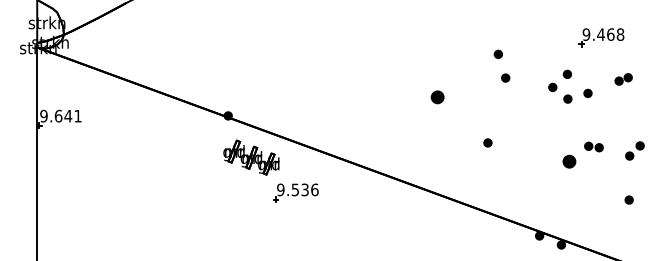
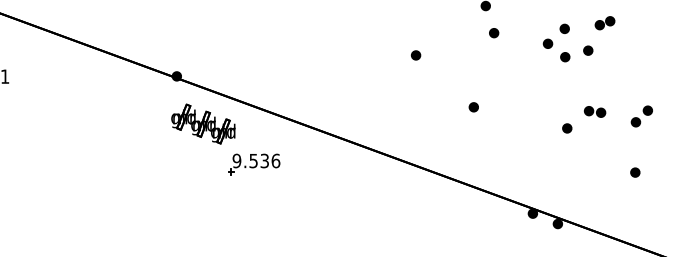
part: (623, 79) -> (604, 23), moved
part: (436, 97) -> (415, 55), size x0.62
part: (569, 160) -> (567, 127), size x0.62

